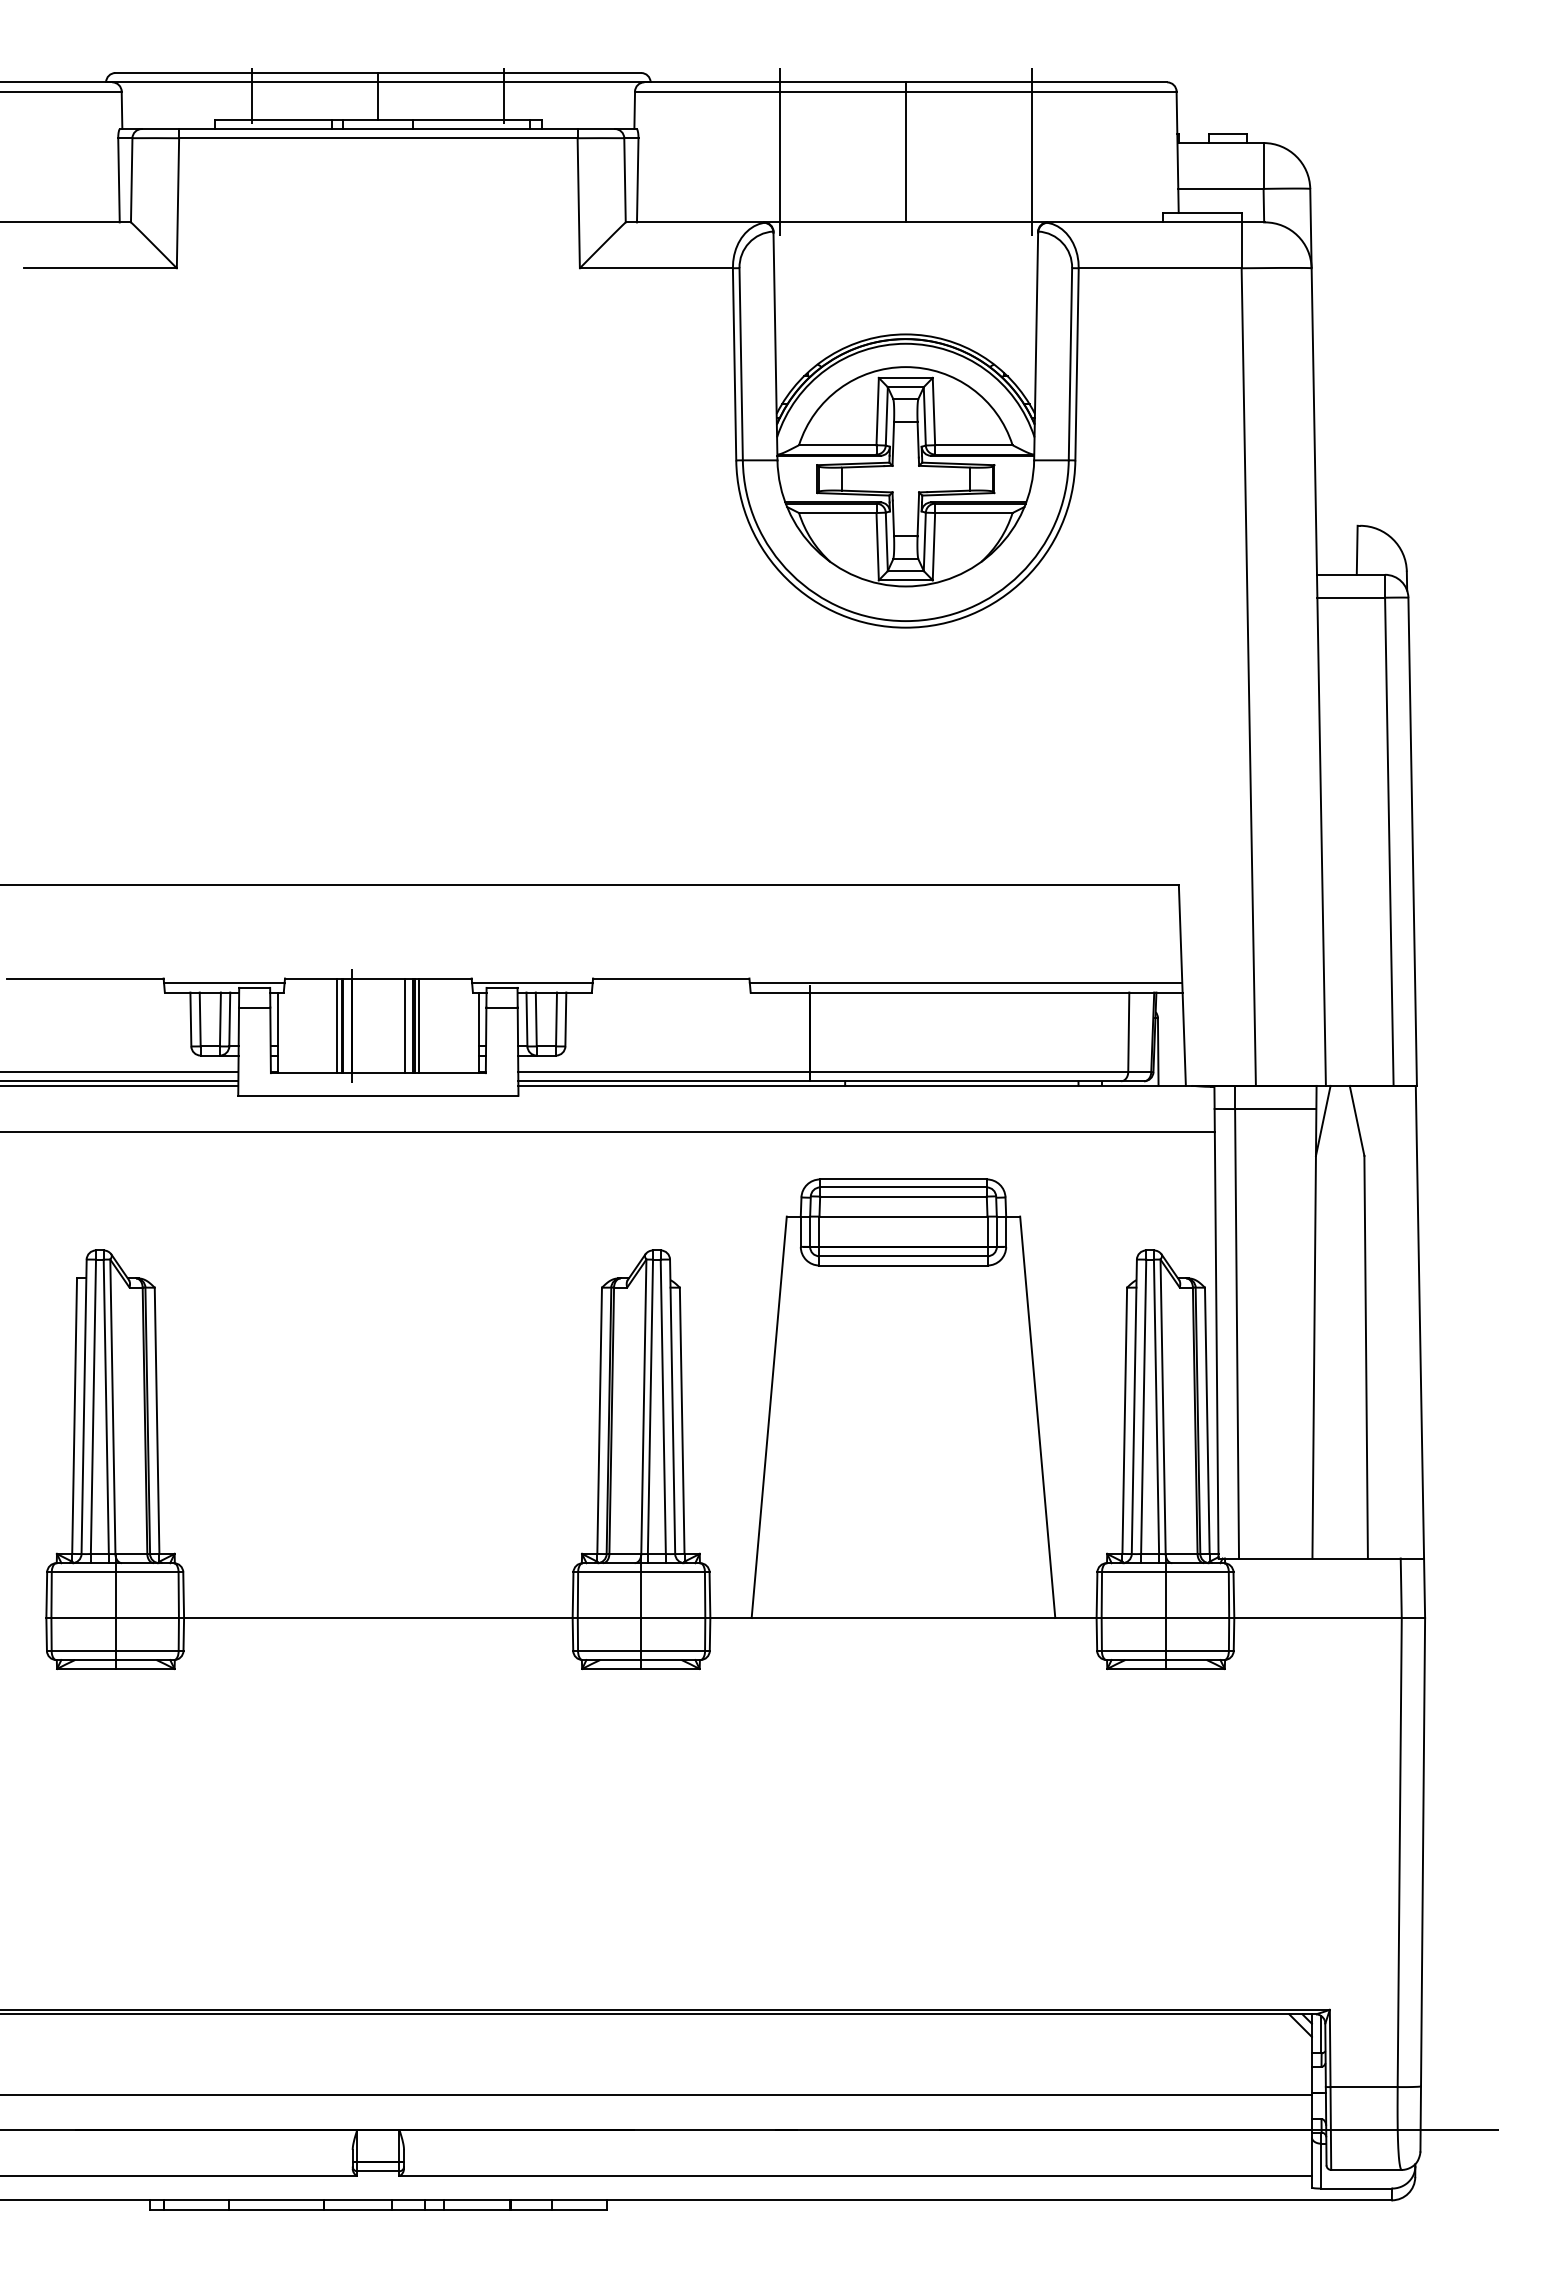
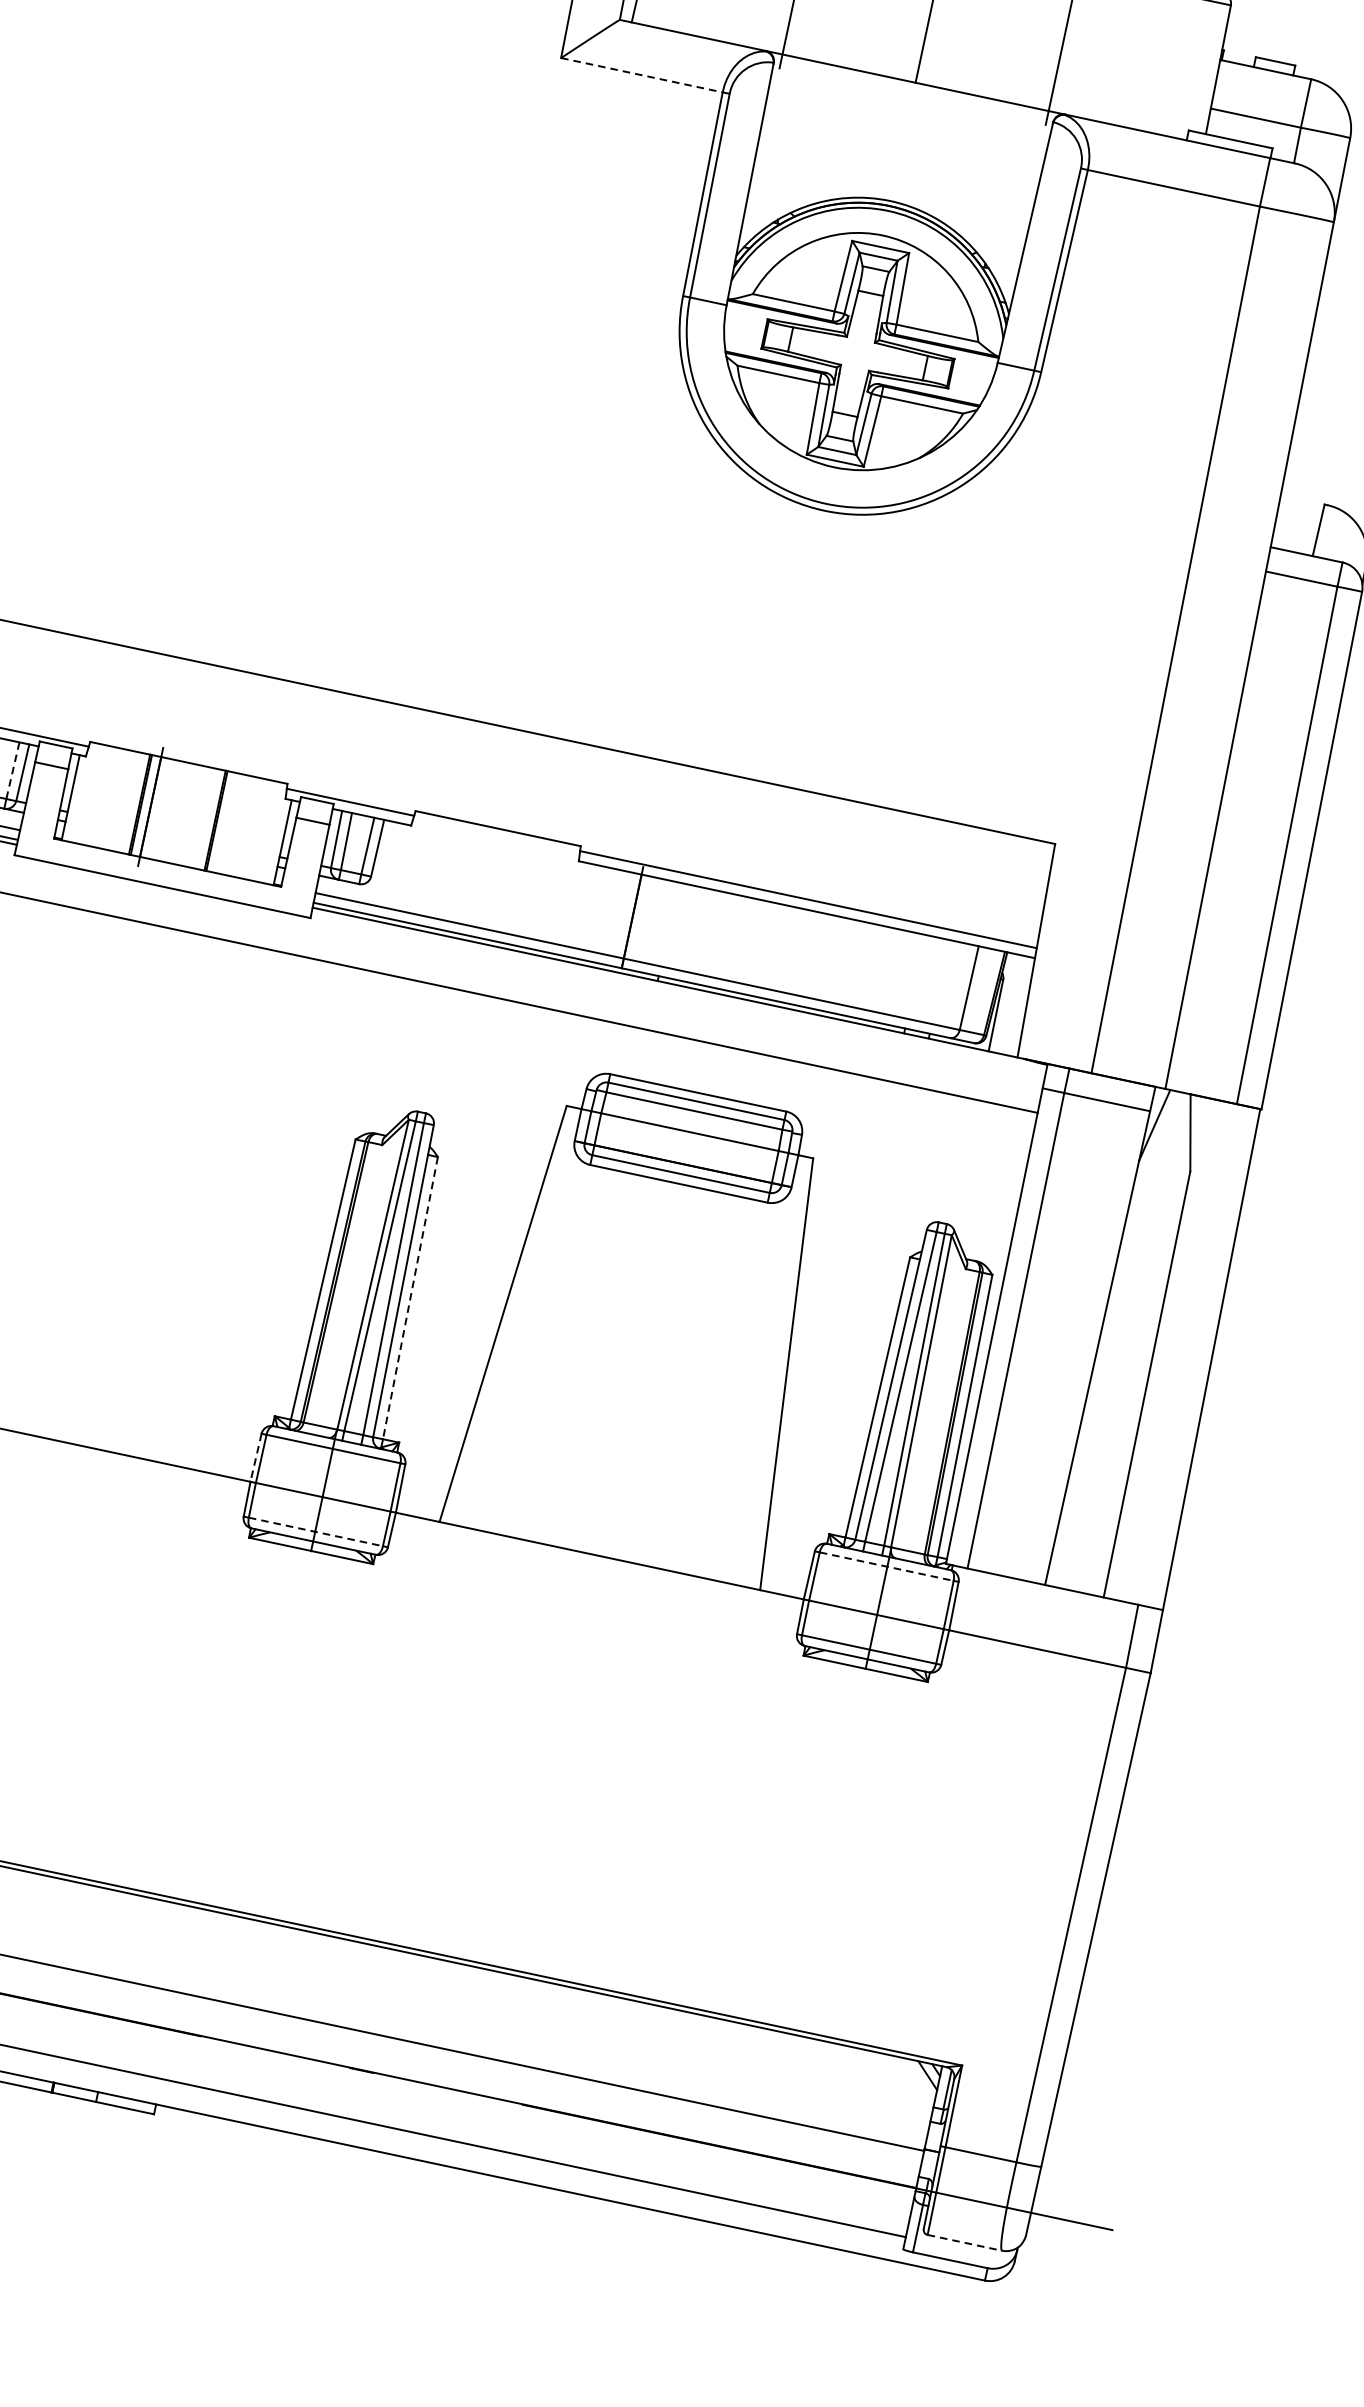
line: (656, 268) -> (641, 75), solid -> dashed
line: (220, 1019) -> (12, 770), solid -> dashed
line: (337, 1025) -> (135, 803), removed
line: (404, 1025) -> (205, 818), removed
line: (419, 1025) -> (221, 821), removed
line: (682, 1421) -> (410, 1298), solid -> dashed
line: (1165, 1572) -> (886, 1566), solid -> dashed
line: (573, 1595) -> (256, 1458), solid -> dashed
line: (641, 1650) -> (315, 1531), solid -> dashed
line: (1366, 2169) -> (965, 2242), solid -> dashed

